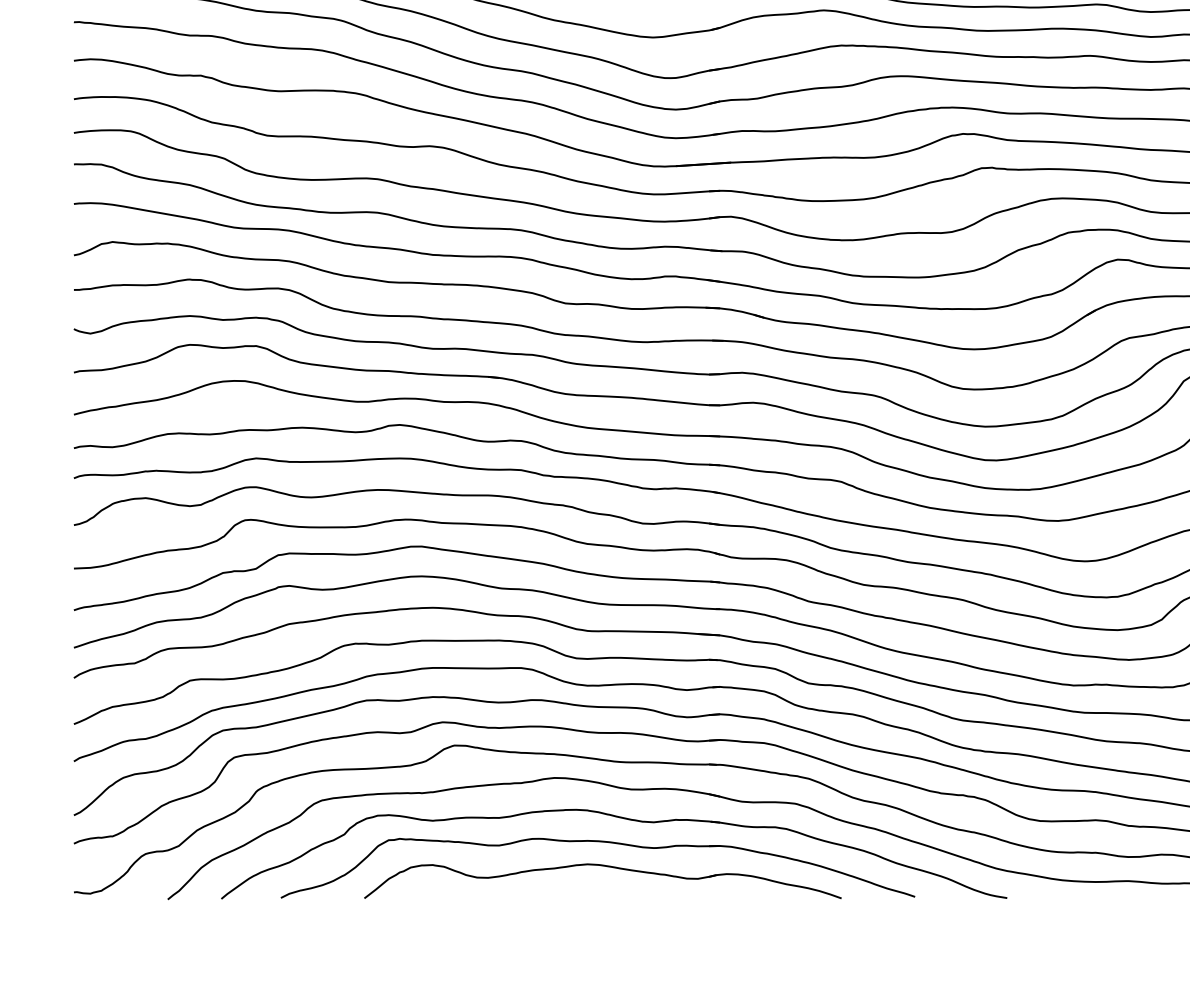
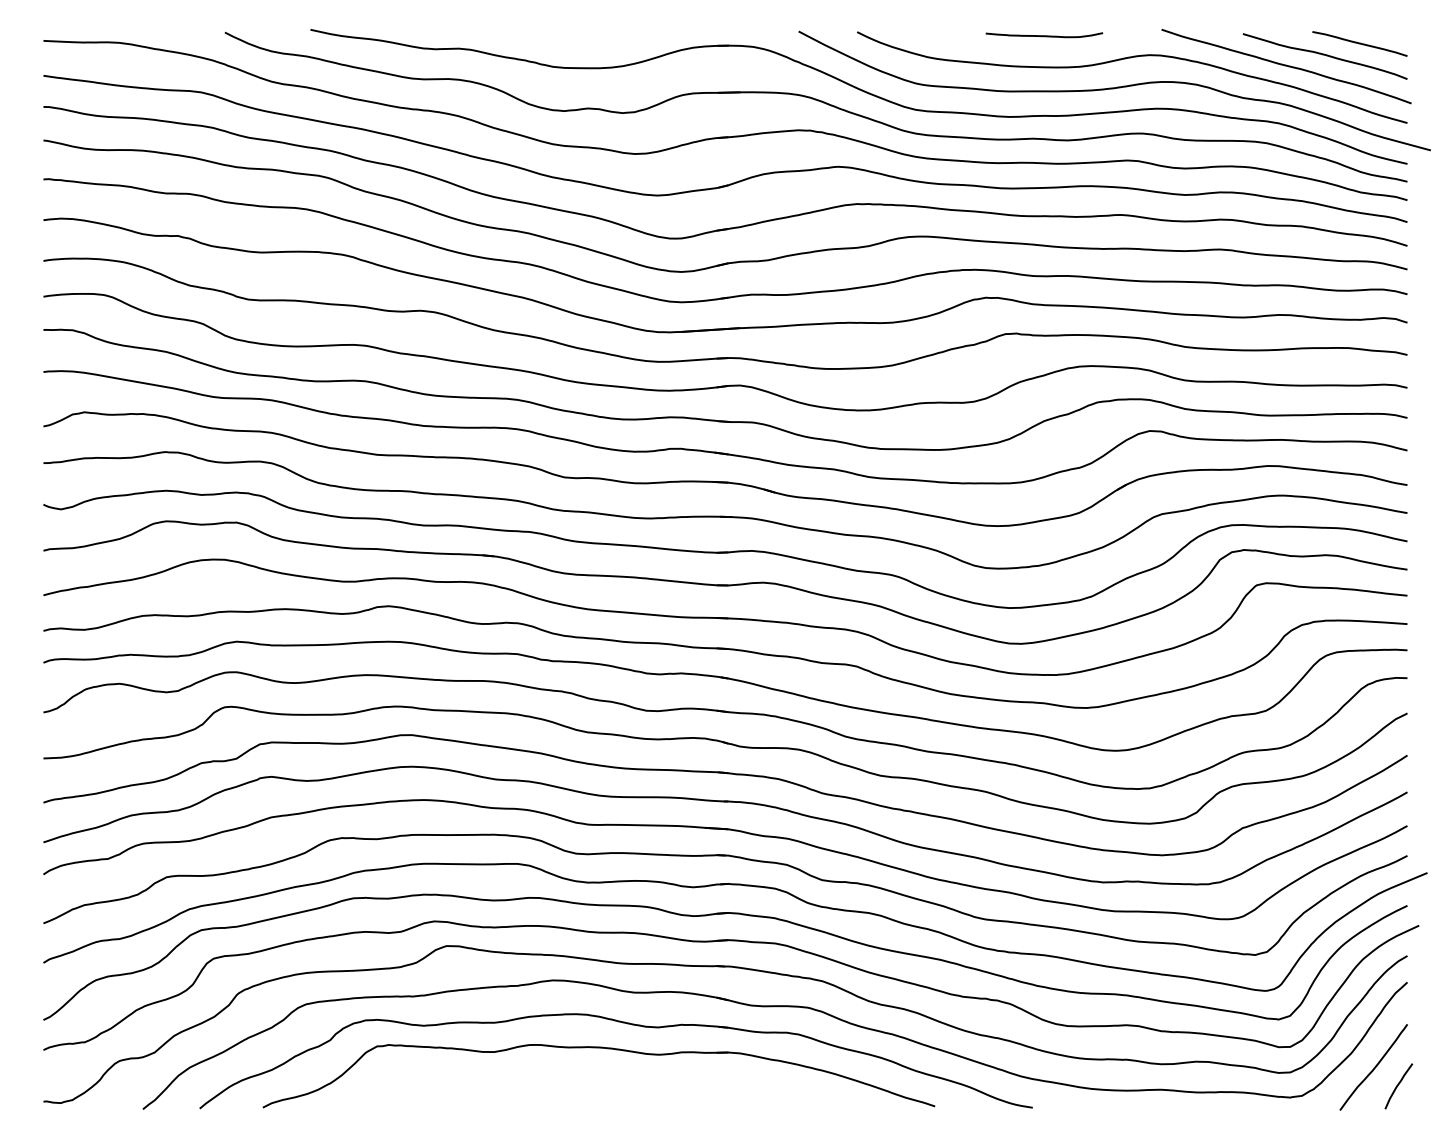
part: (603, 866) -> (604, 1074), removed

